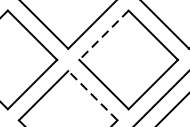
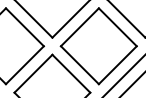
line: (103, 35) -> (79, 27), dashed -> solid
line: (93, 95) -> (71, 73), dashed -> solid

